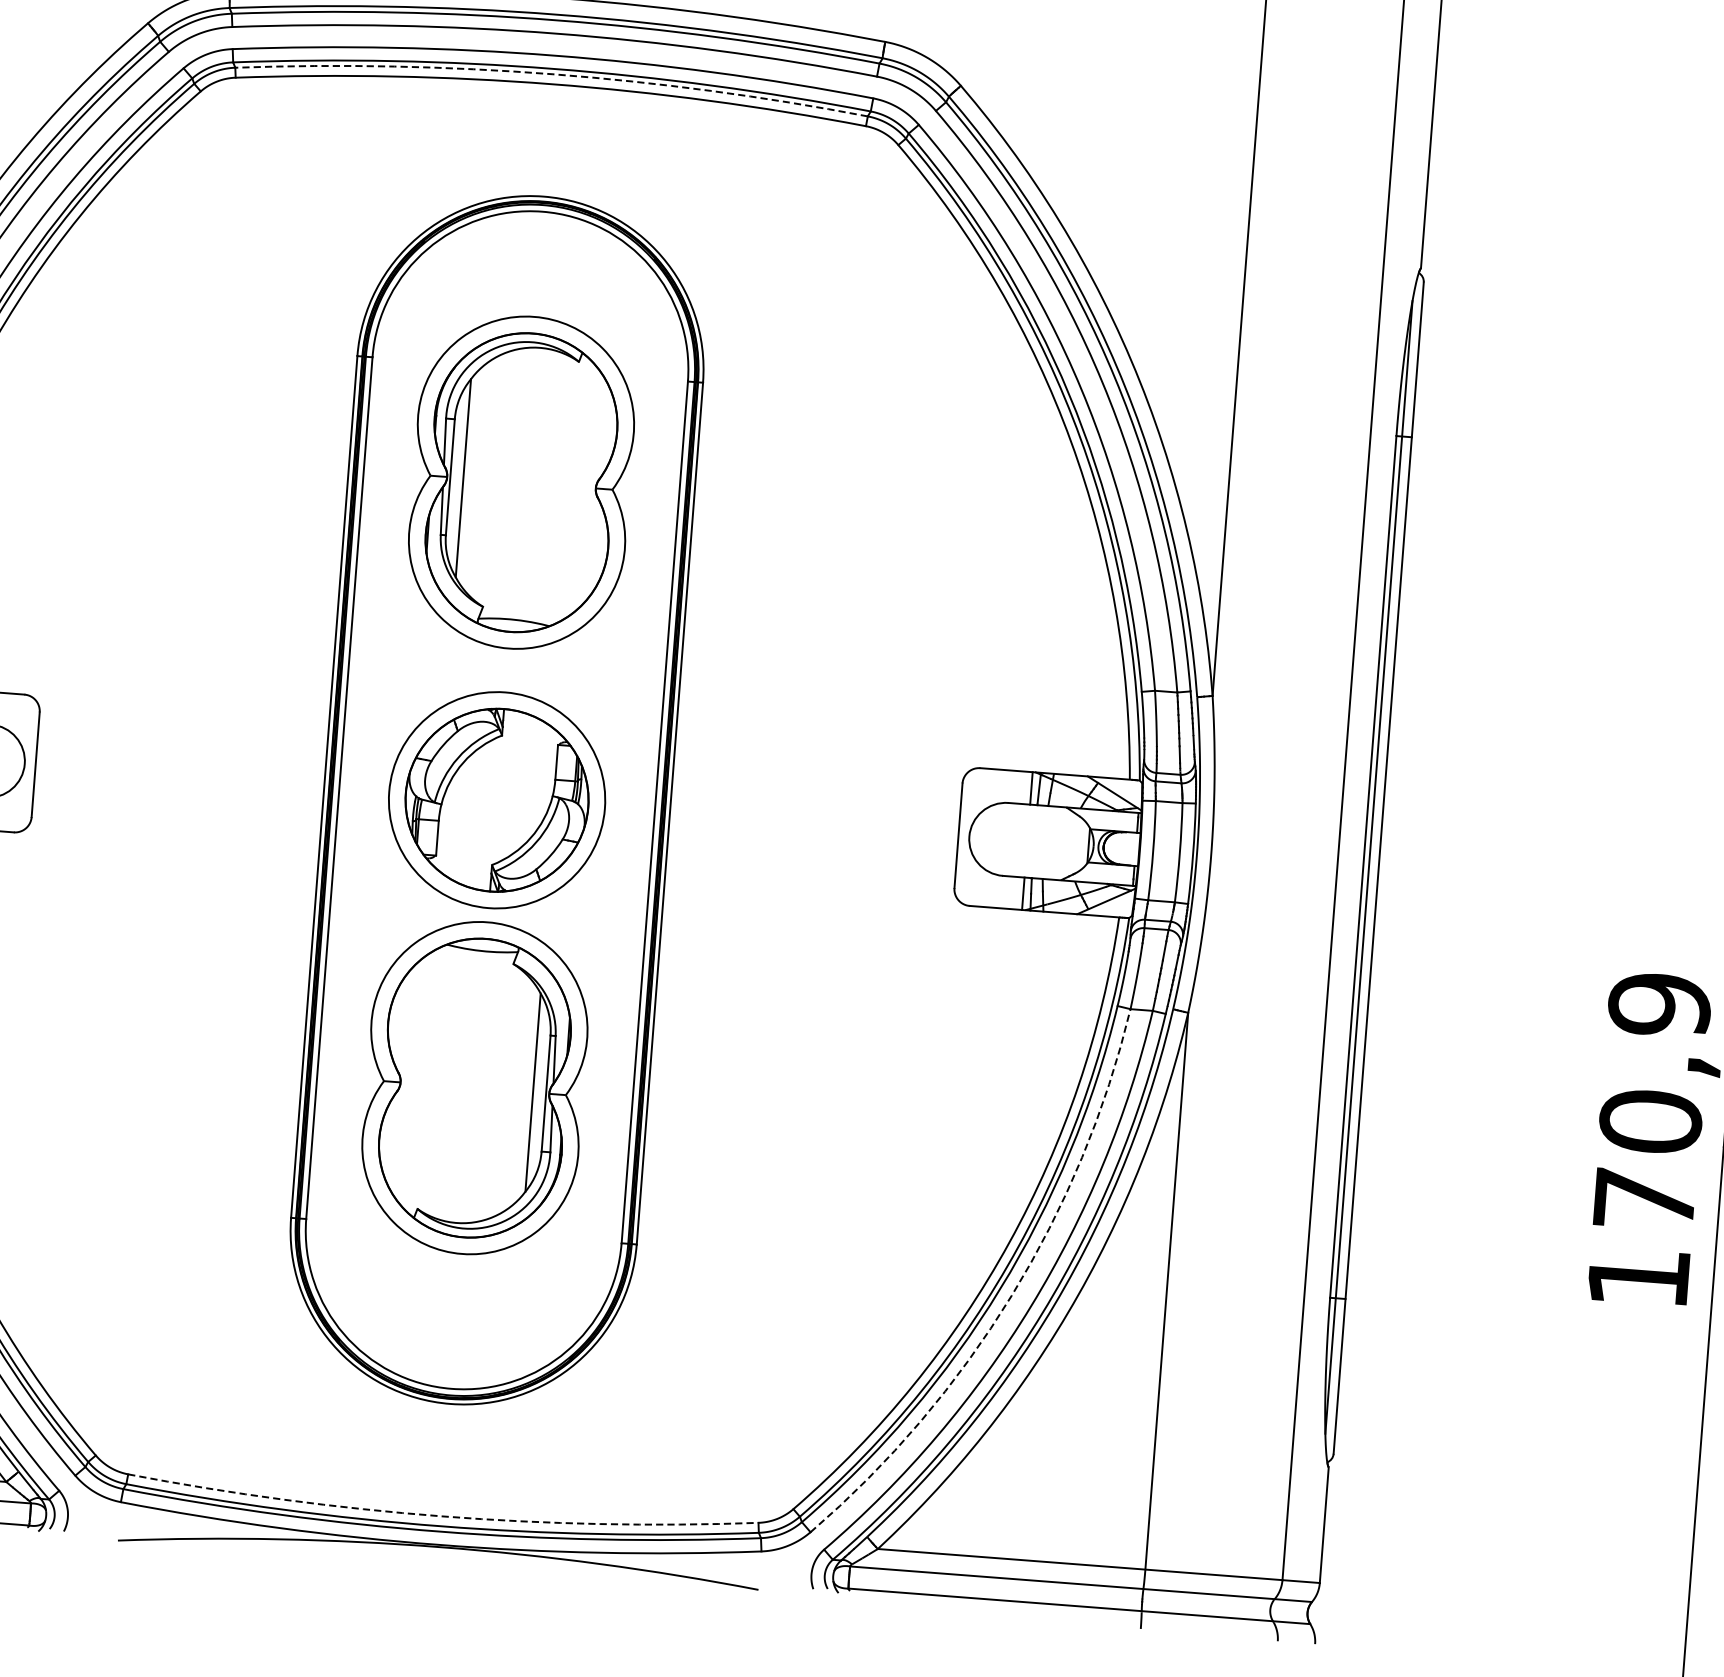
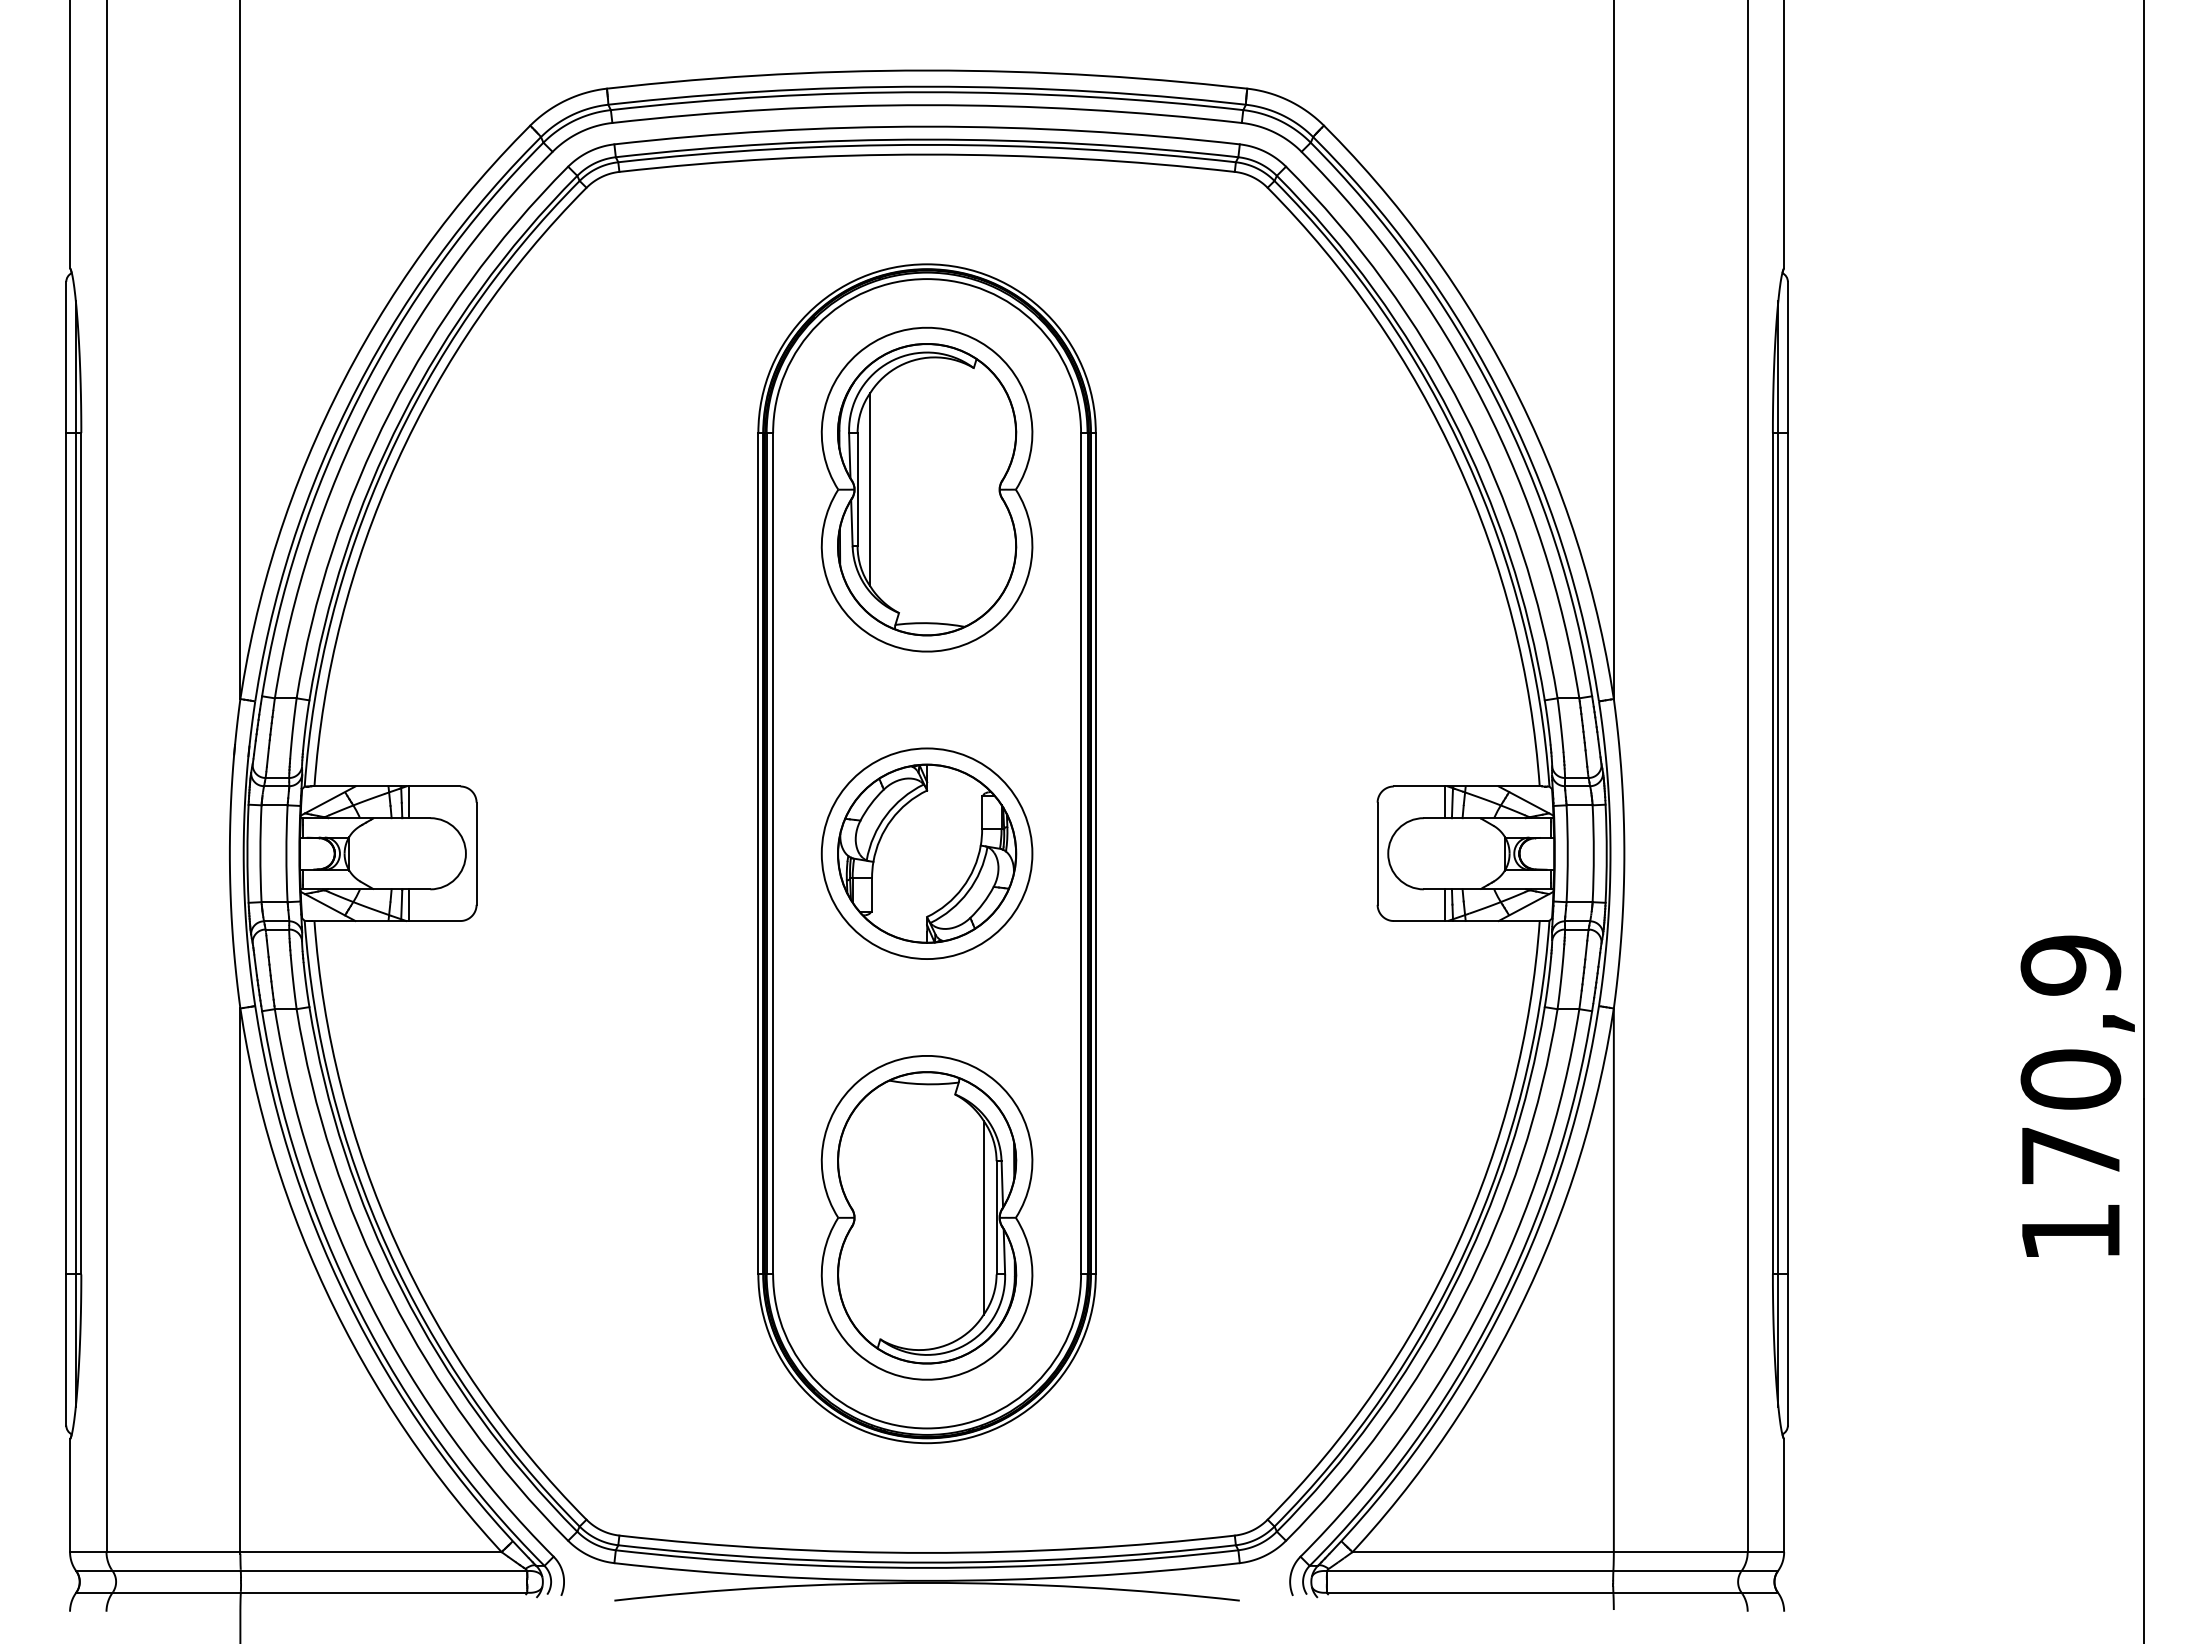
arc: (553, 73) -> (927, 144), dashed -> solid
part: (520, 482) -> (926, 489), moved
part: (474, 1087) -> (926, 1217), moved
arc: (1011, 1295) -> (1463, 1296), dashed -> solid
arc: (442, 1515) -> (927, 1552), dashed -> solid

